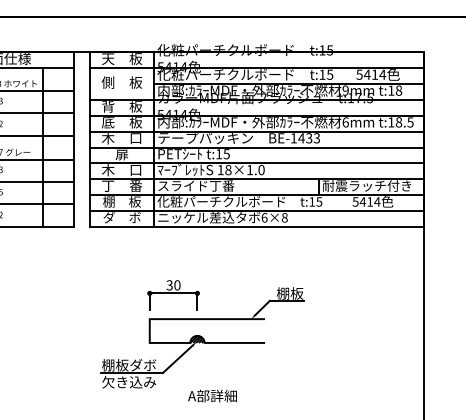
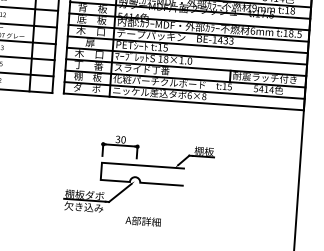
hatch: (197, 338) -> (135, 179), removed

